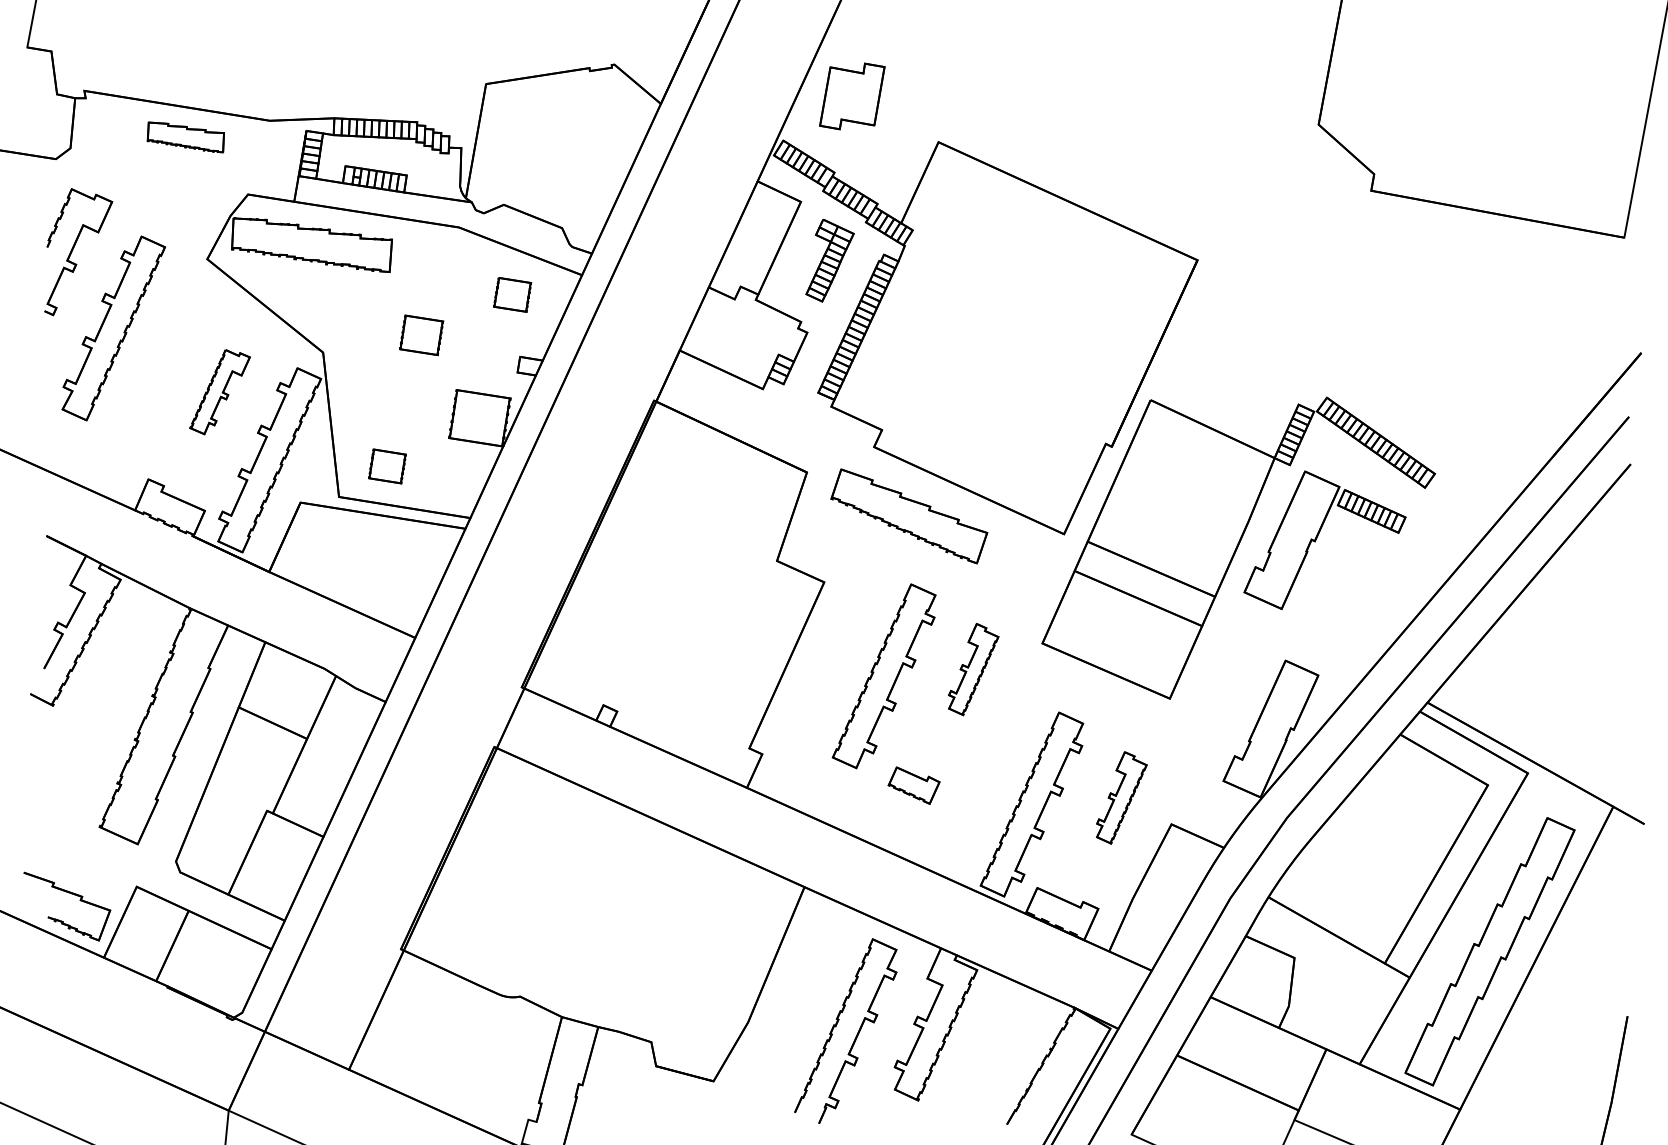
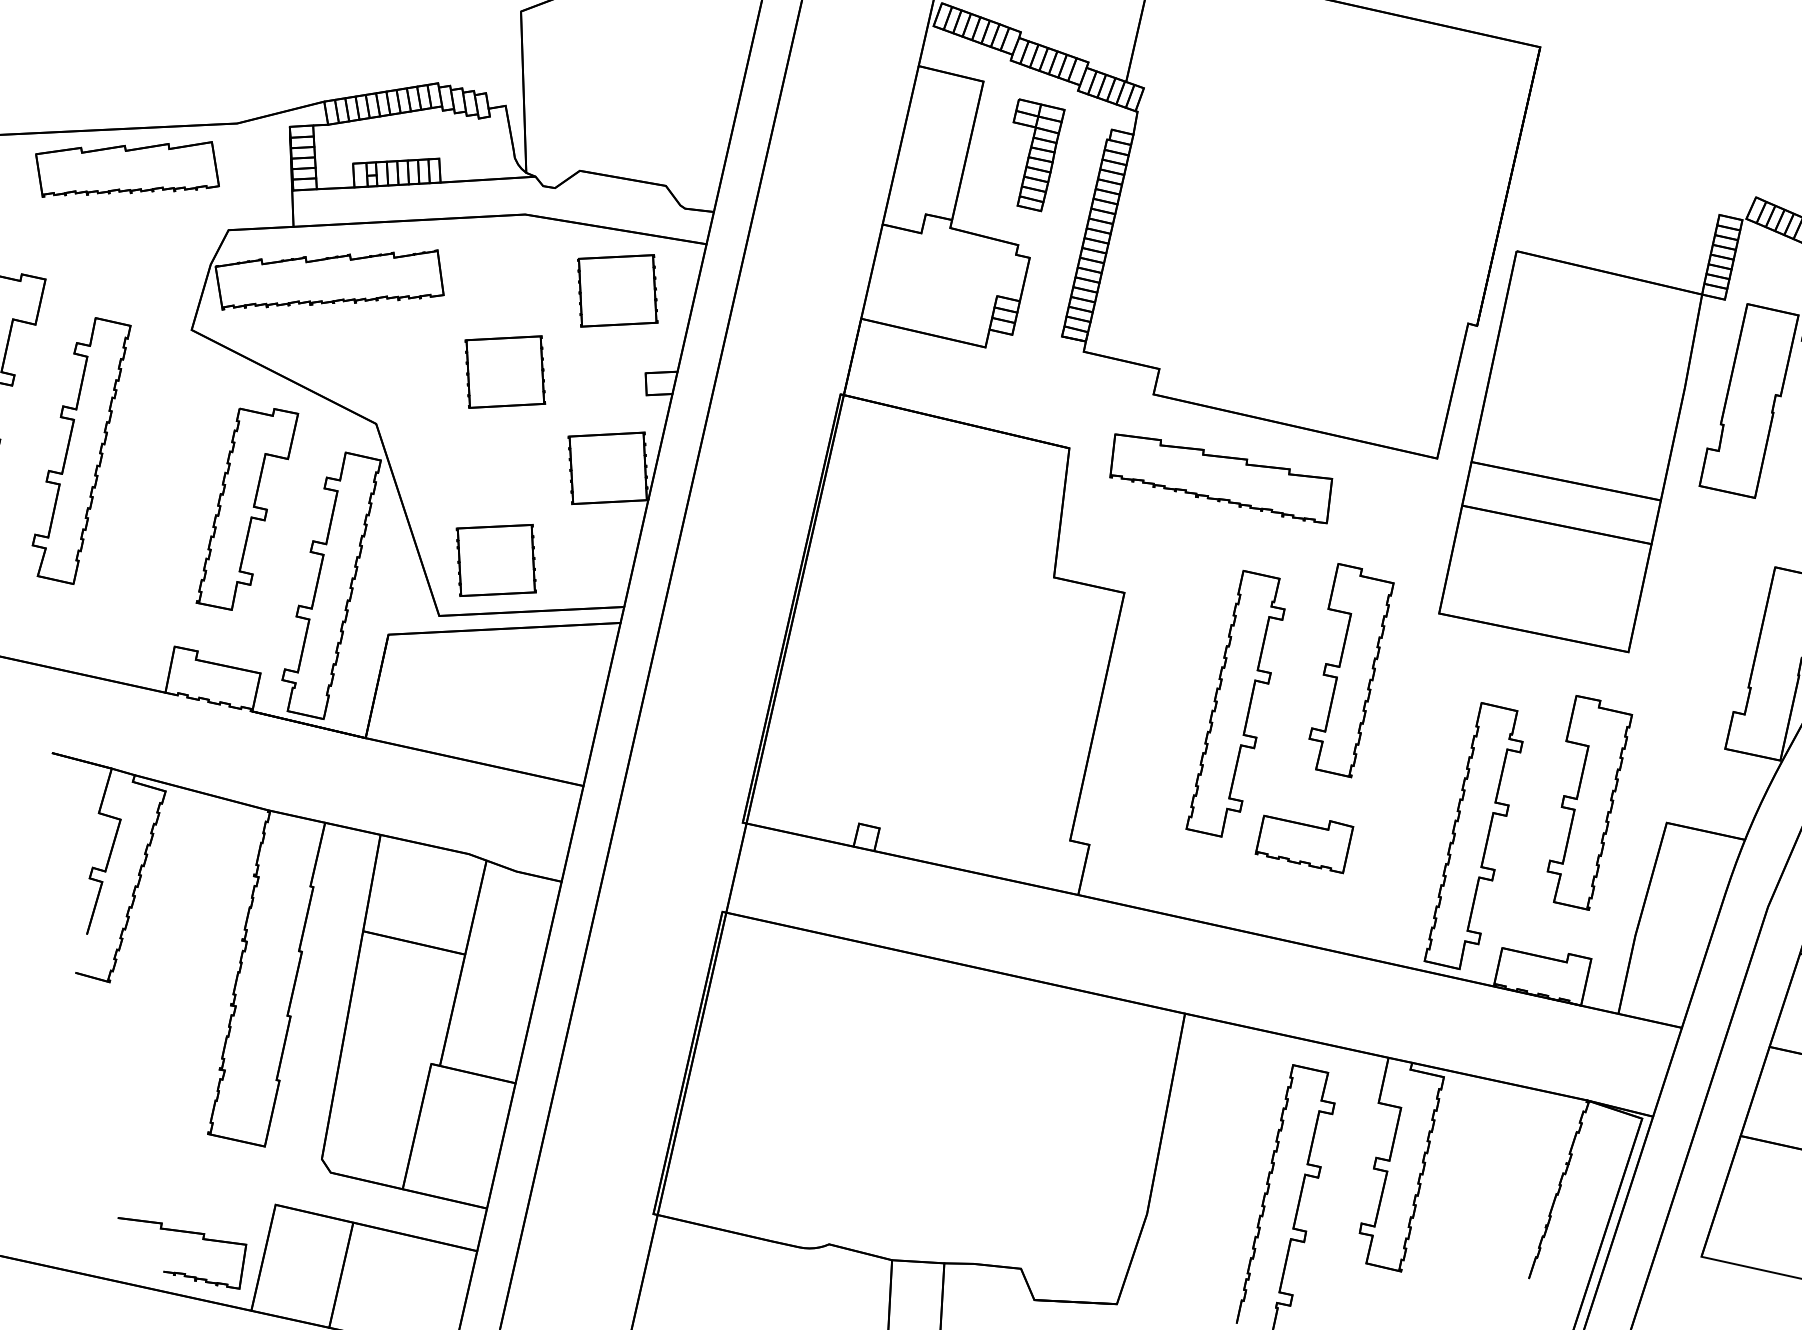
part: (185, 137) -> (127, 170), size x1.67
part: (512, 294) -> (617, 290), size x1.67
part: (421, 335) -> (505, 372), size x1.43
part: (219, 392) -> (246, 507), size x1.67
part: (387, 466) -> (496, 560), size x1.67
part: (973, 669) -> (1352, 668), size x1.67
part: (913, 785) -> (1304, 843), size x1.43
part: (1121, 797) -> (1590, 800), size x1.67

